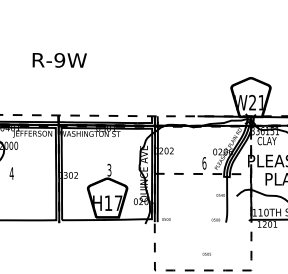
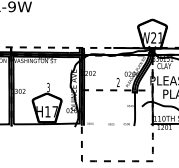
text: (204, 163) -> (118, 82), 6 -> 2
text: (206, 253) -> (111, 123), moved

